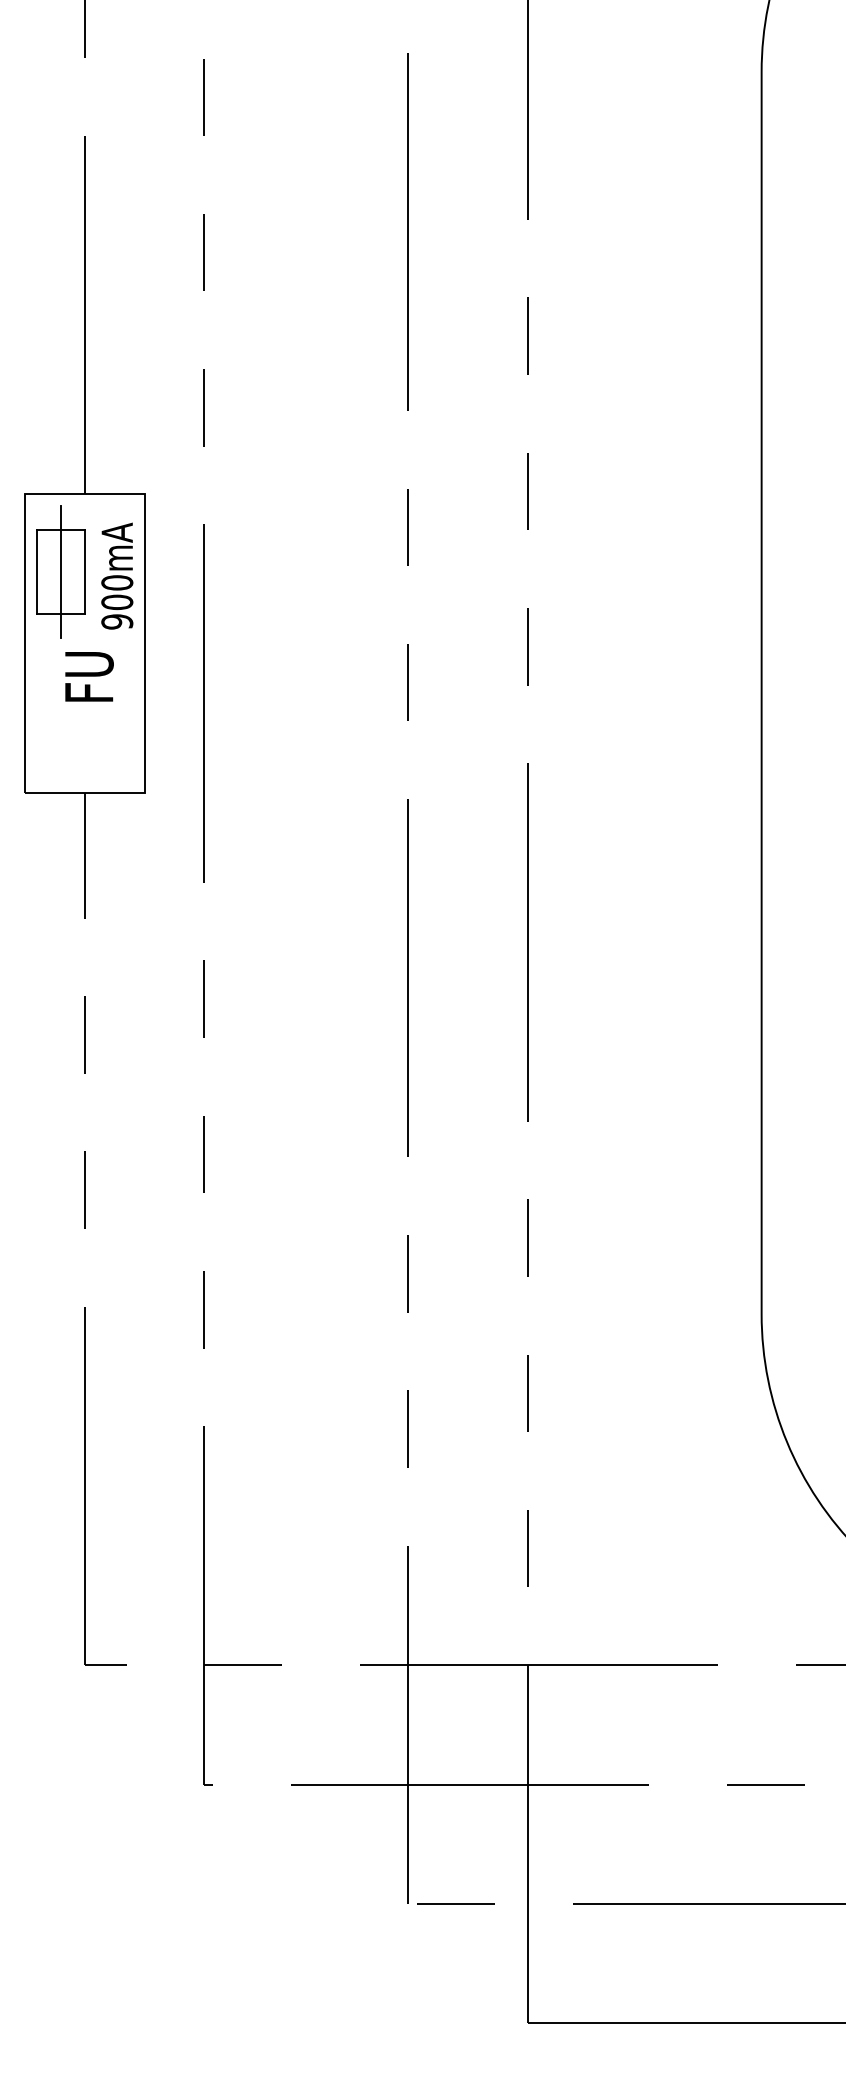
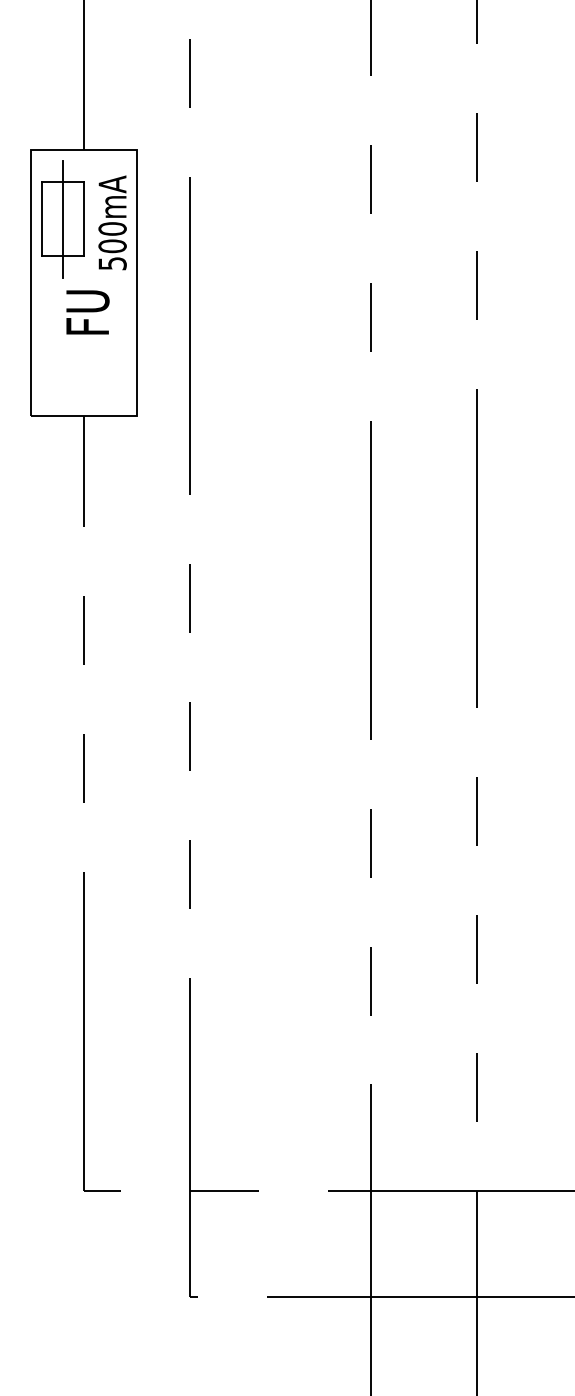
text: (117, 621) -> (112, 263), 900mA -> 500mA

